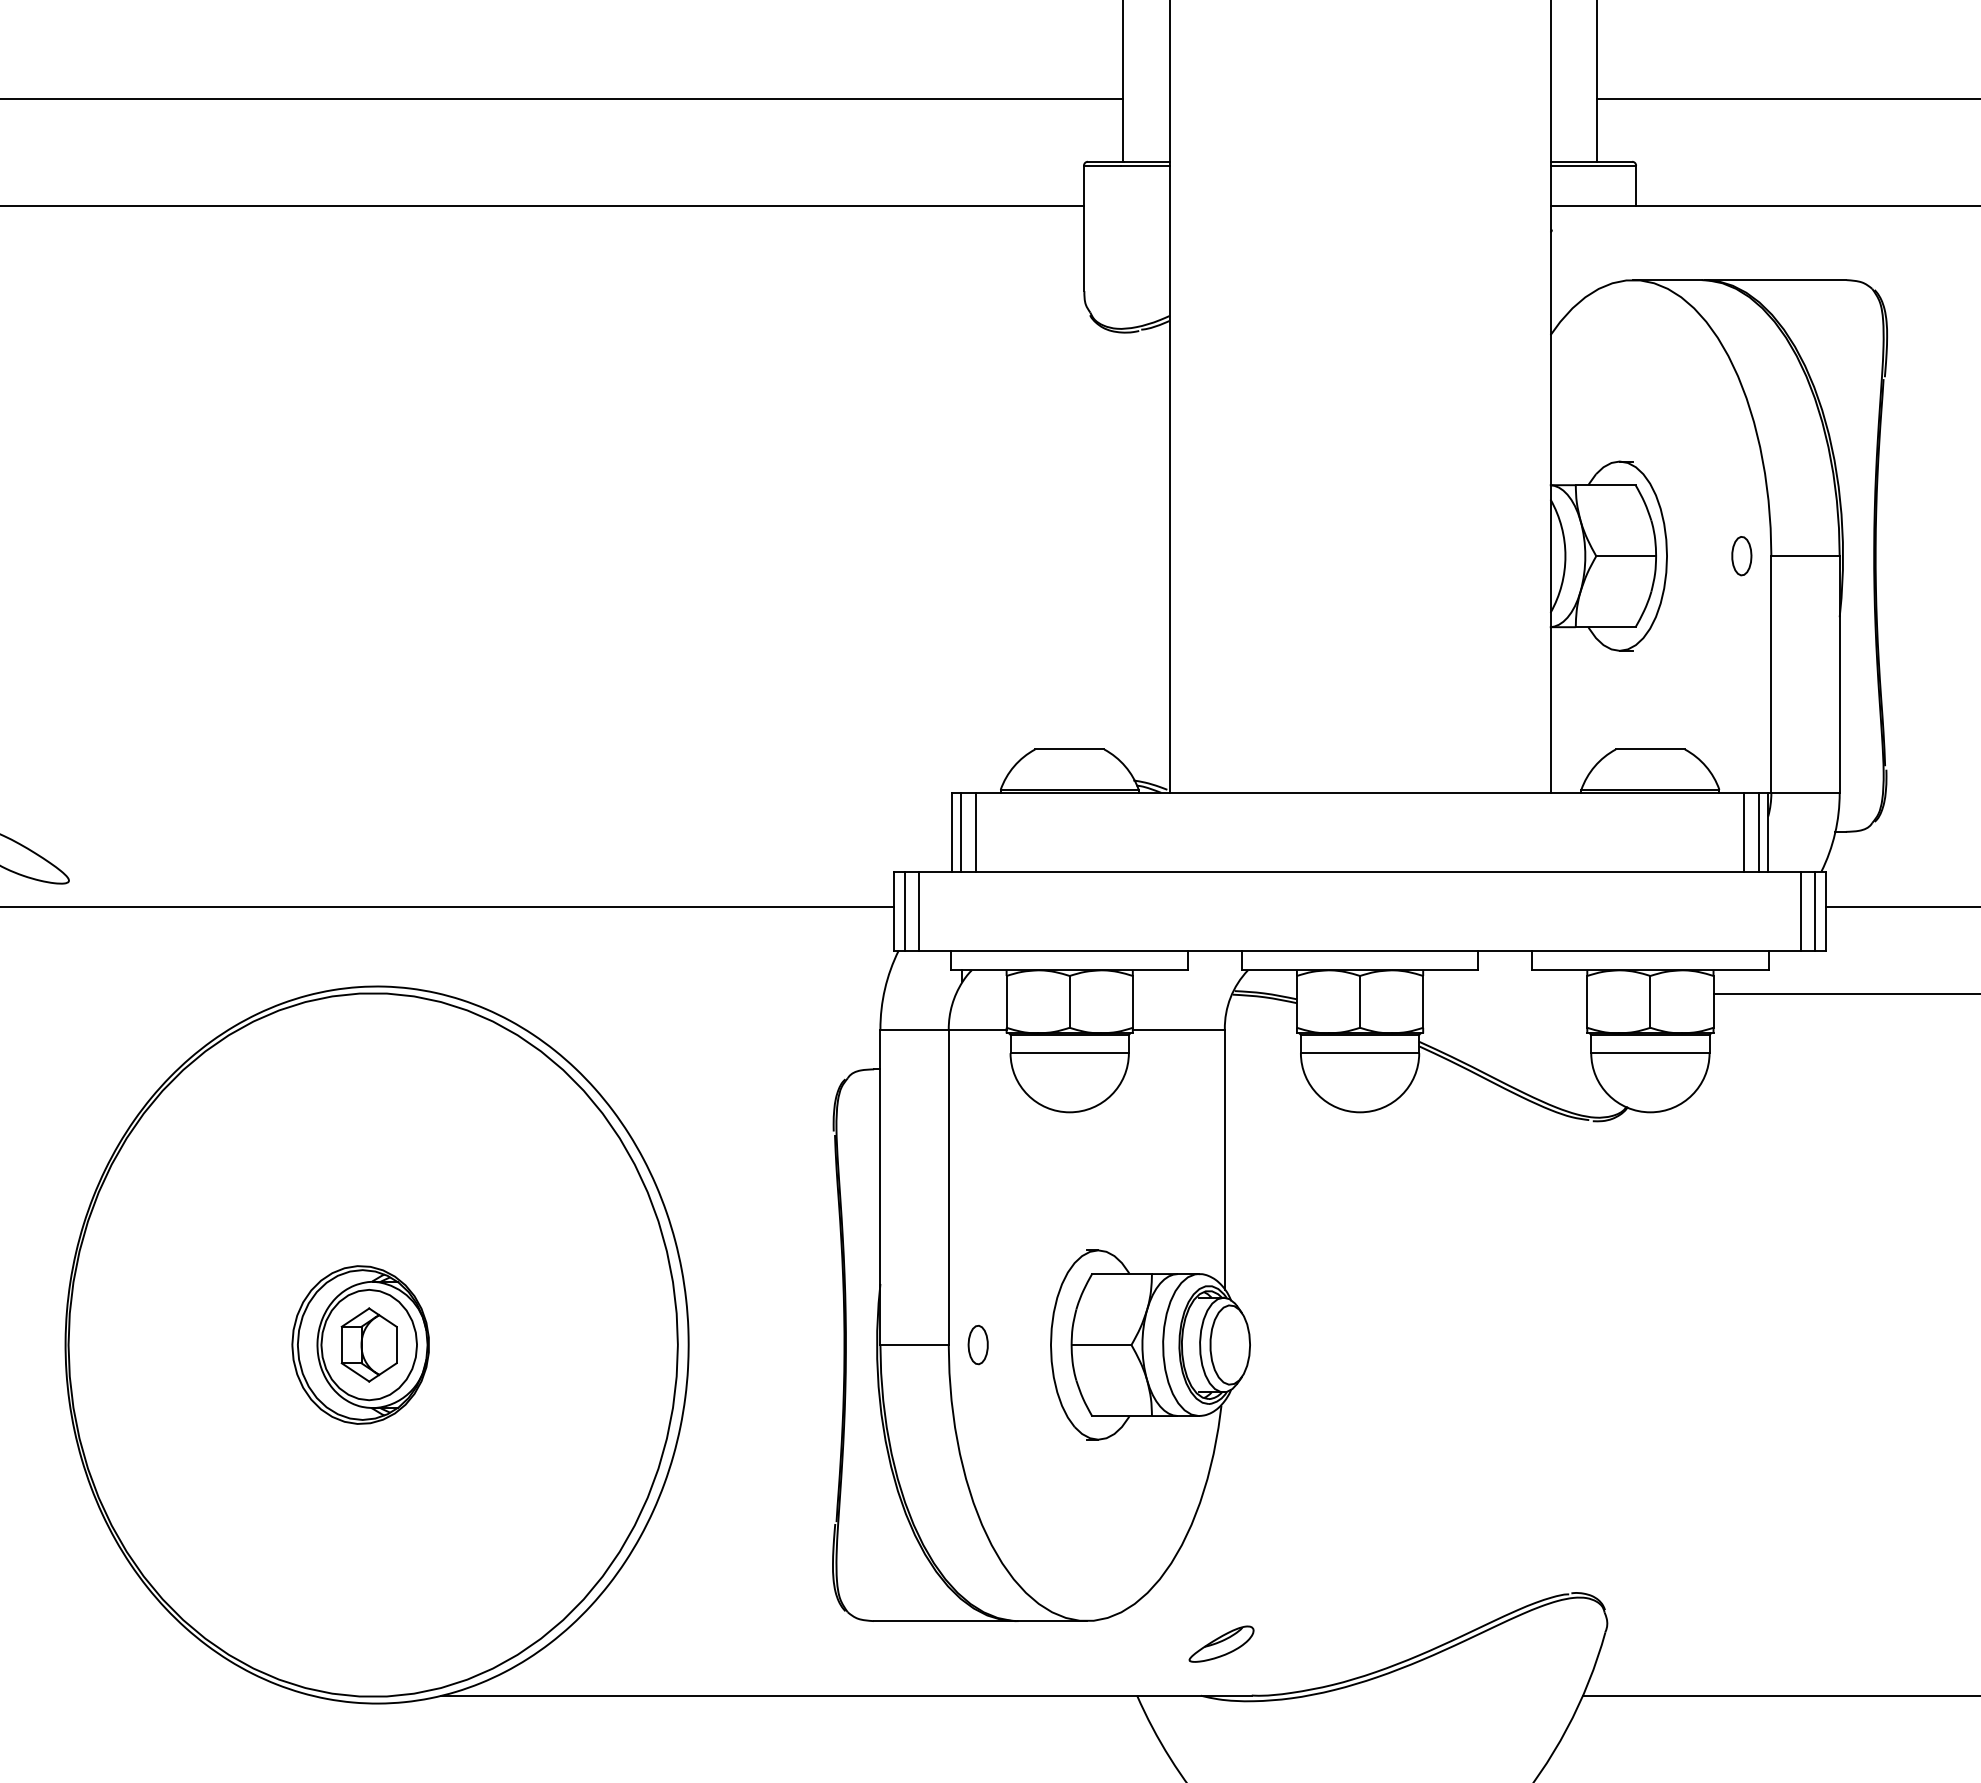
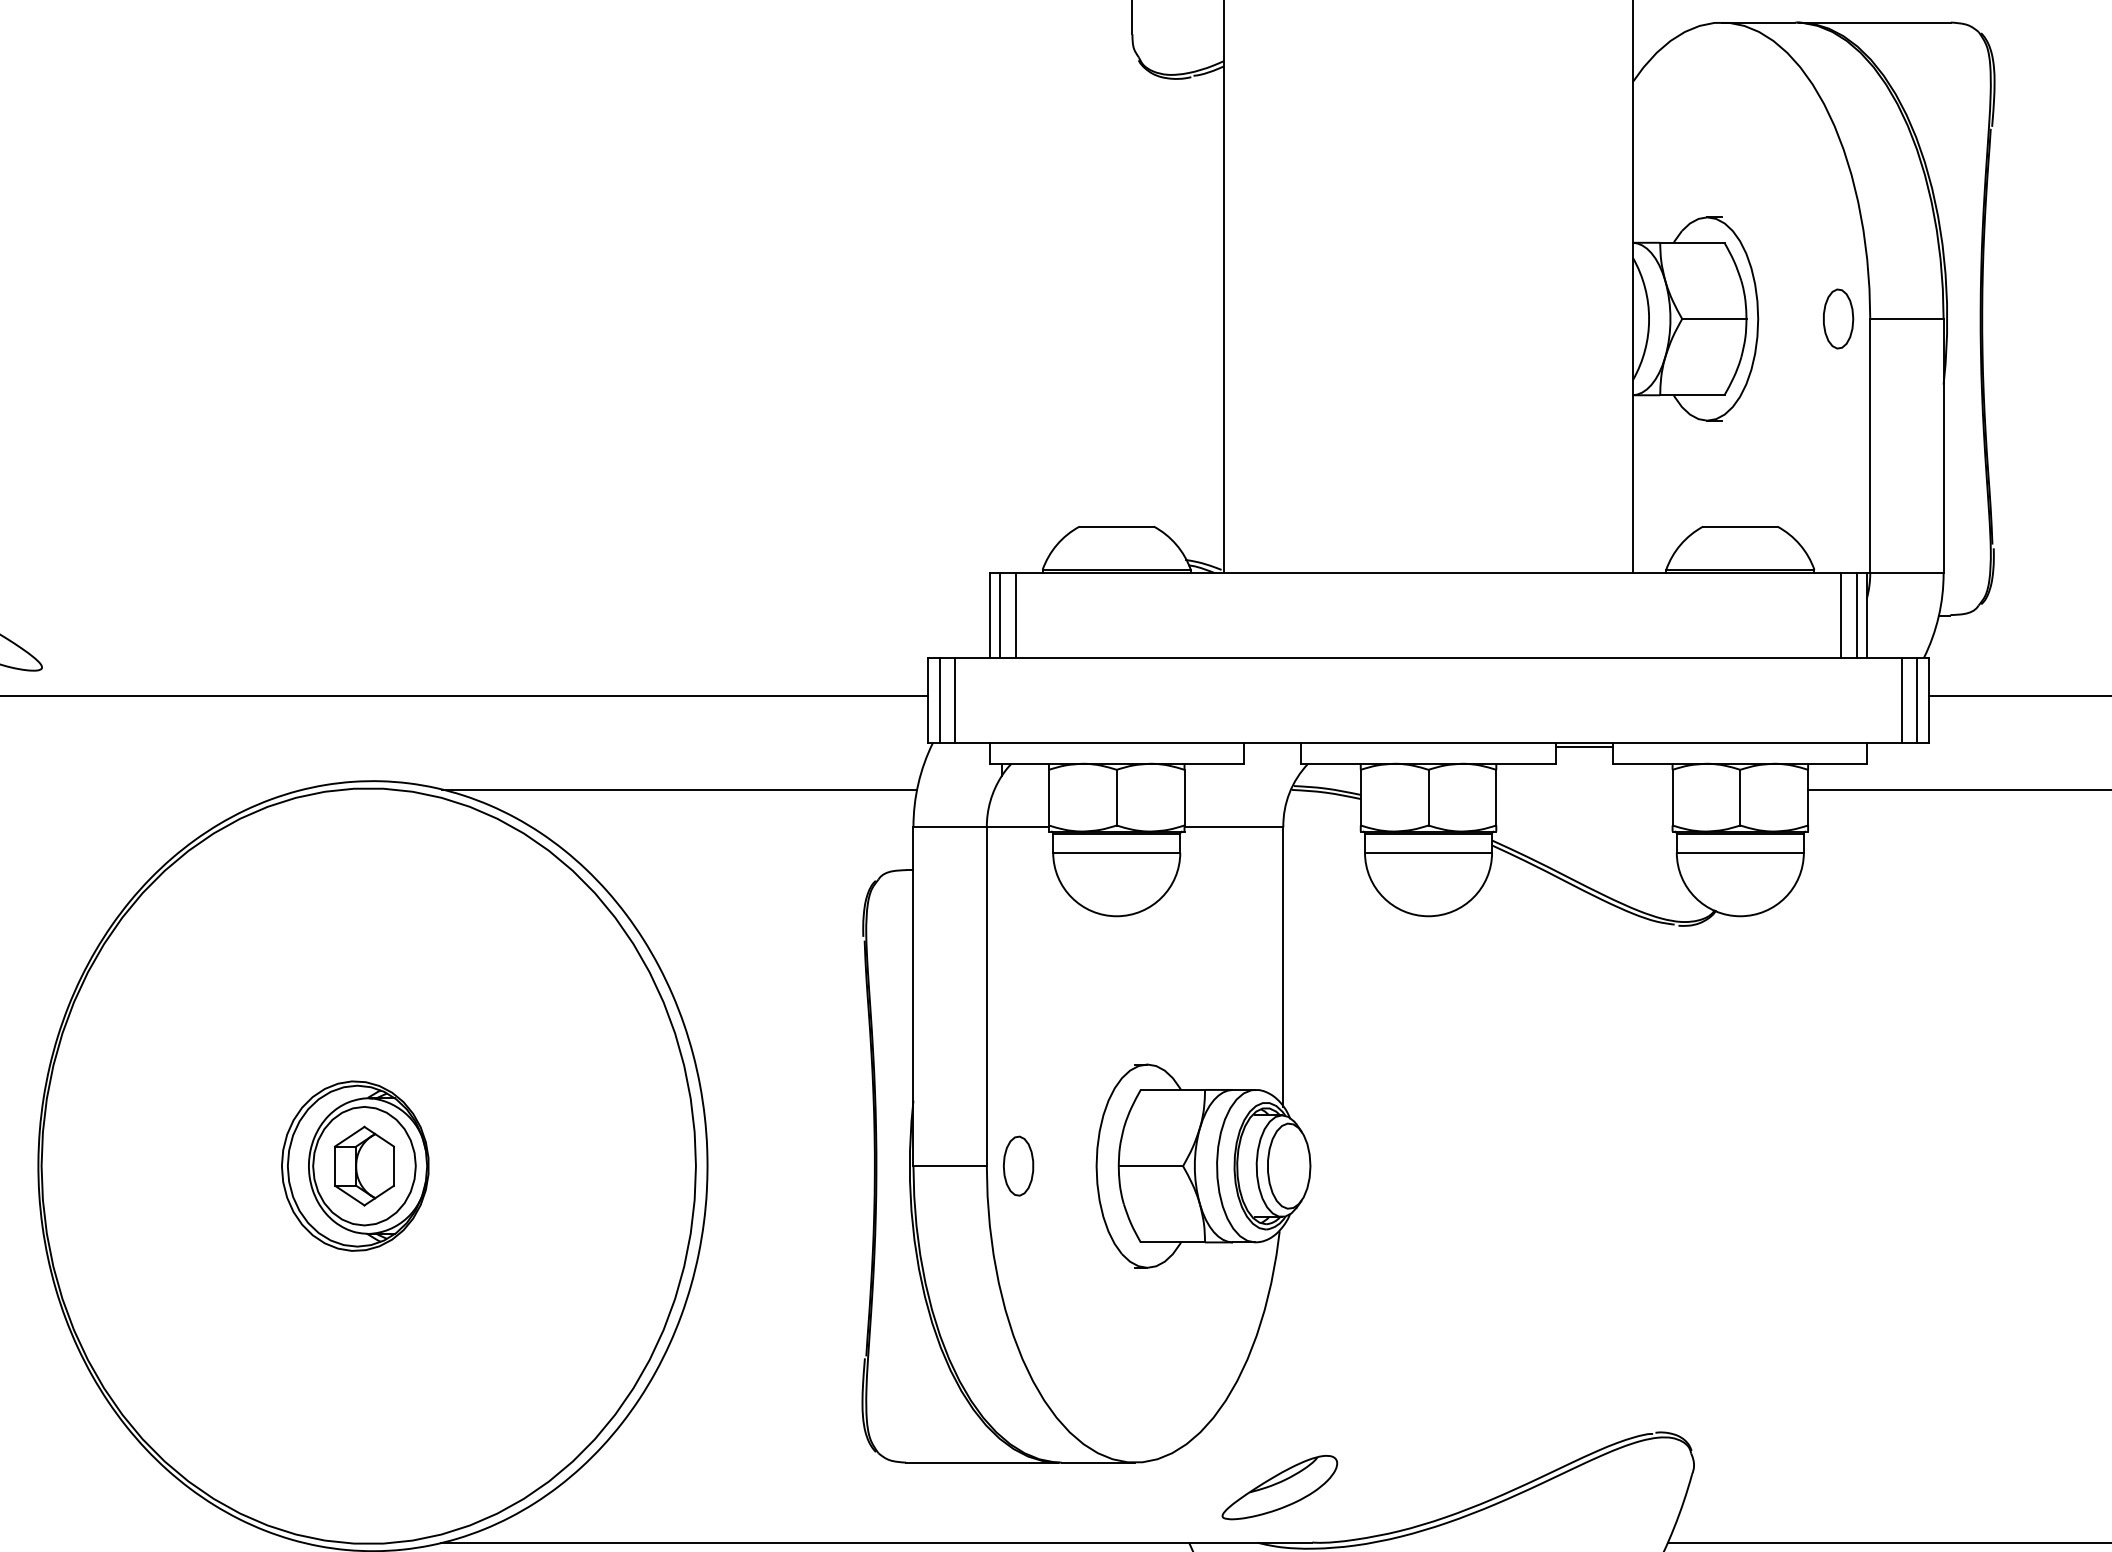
part: (1741, 555) -> (1838, 318), size x1.43
line: (1505, 954) -> (1584, 746), added
line: (662, 994) -> (679, 789), added
part: (977, 1344) -> (1017, 1165), size x1.43
part: (1221, 1643) -> (1279, 1486), size x1.67

